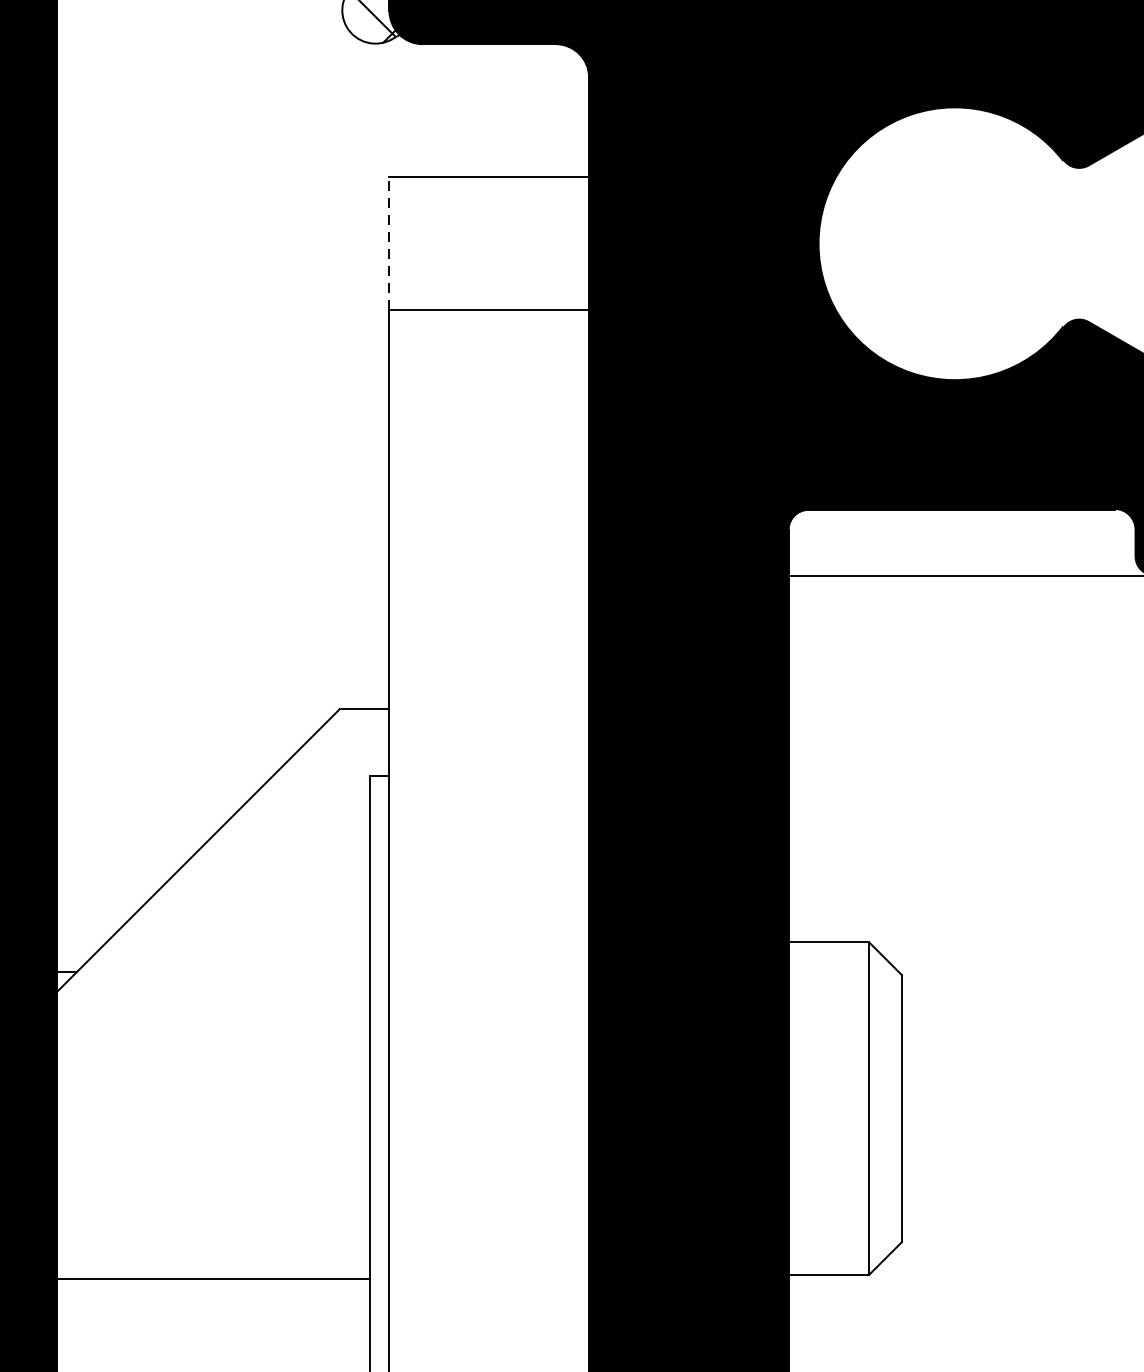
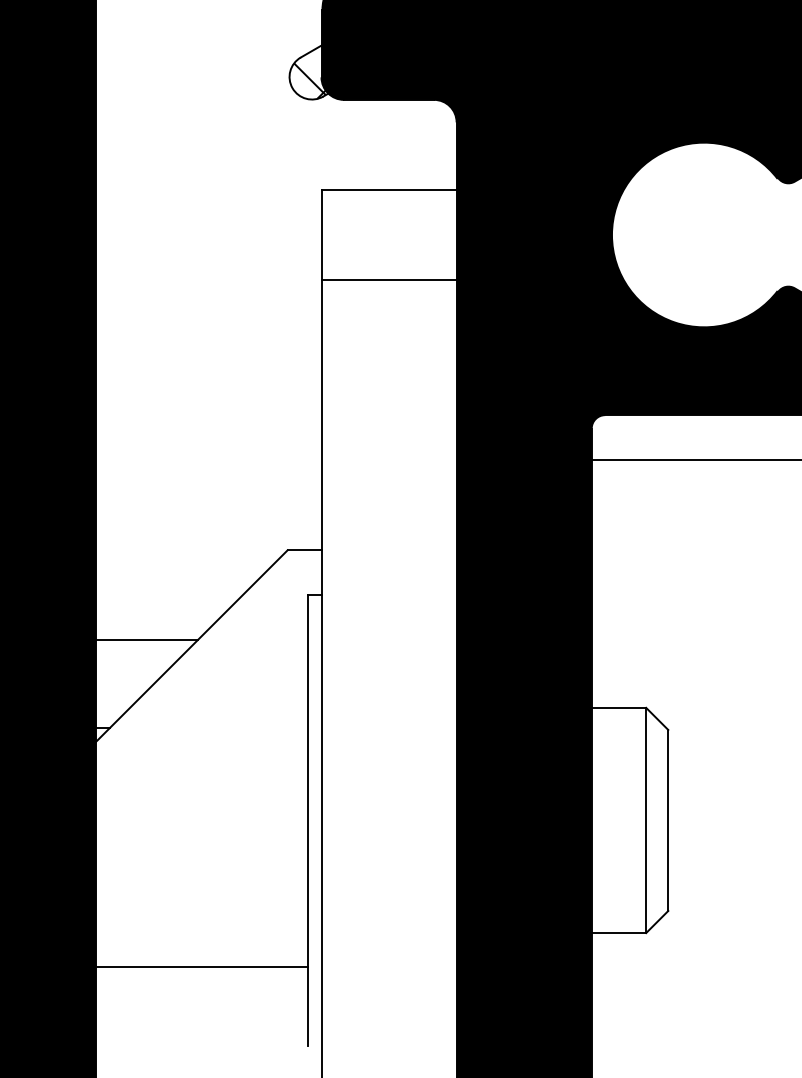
line: (389, 243) -> (321, 234), dashed -> solid
line: (130, 842) -> (146, 640), added
line: (213, 1278) -> (202, 966), moved

